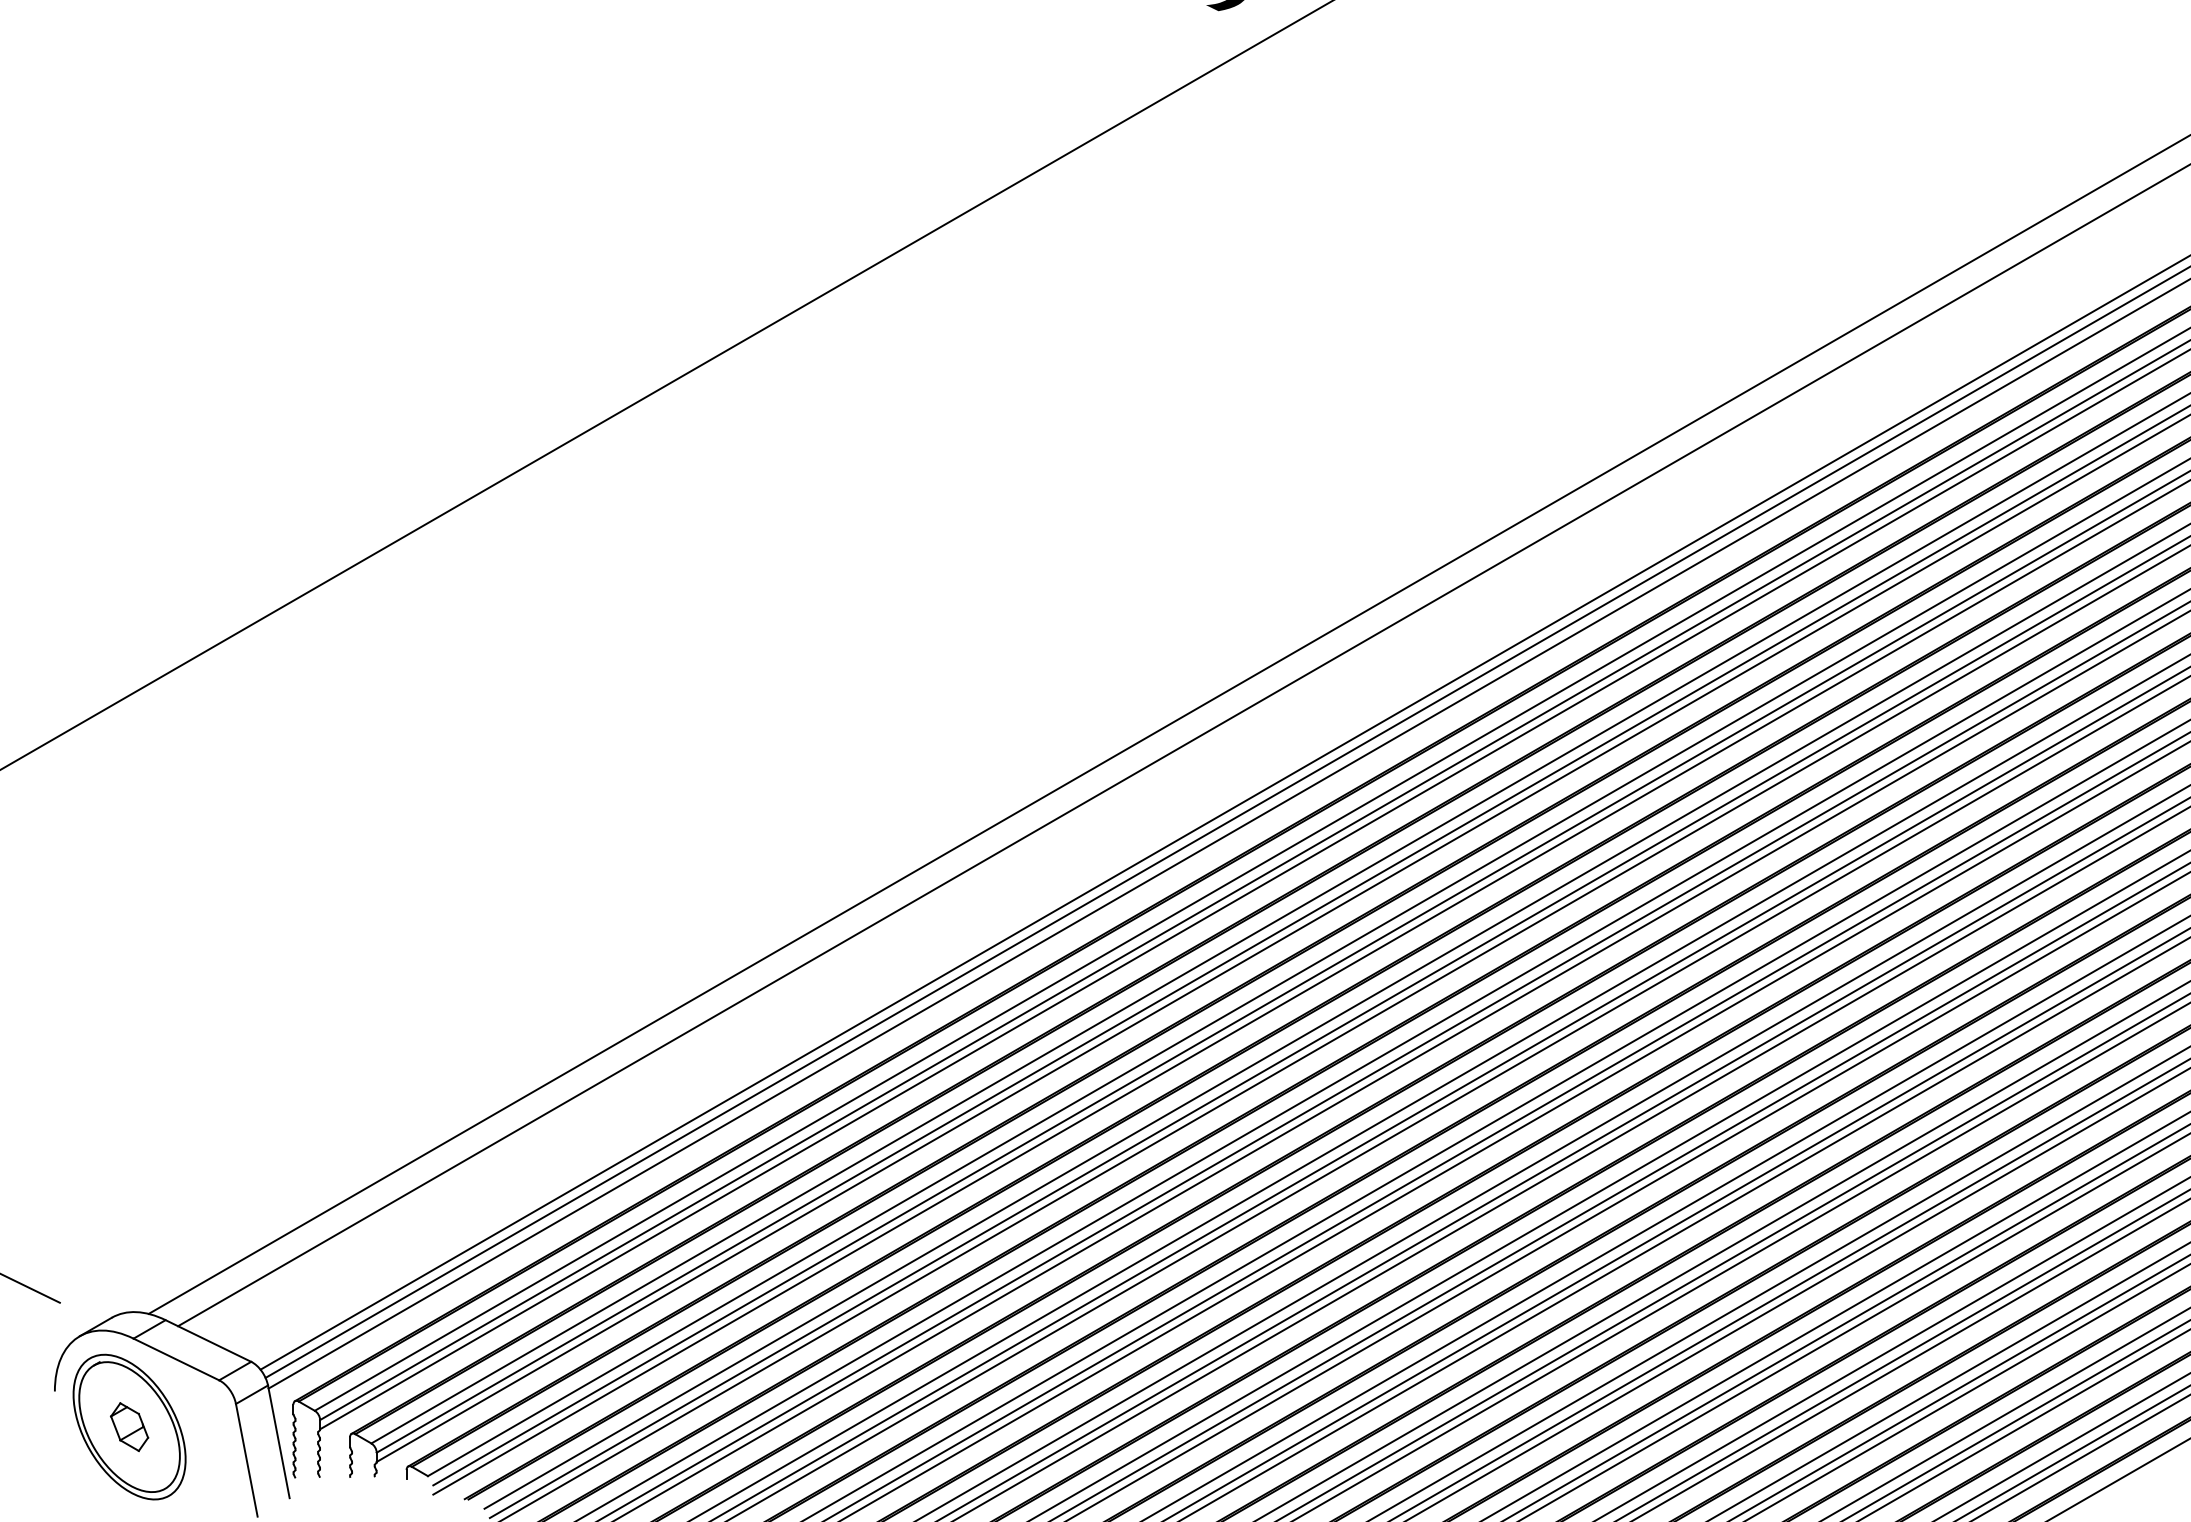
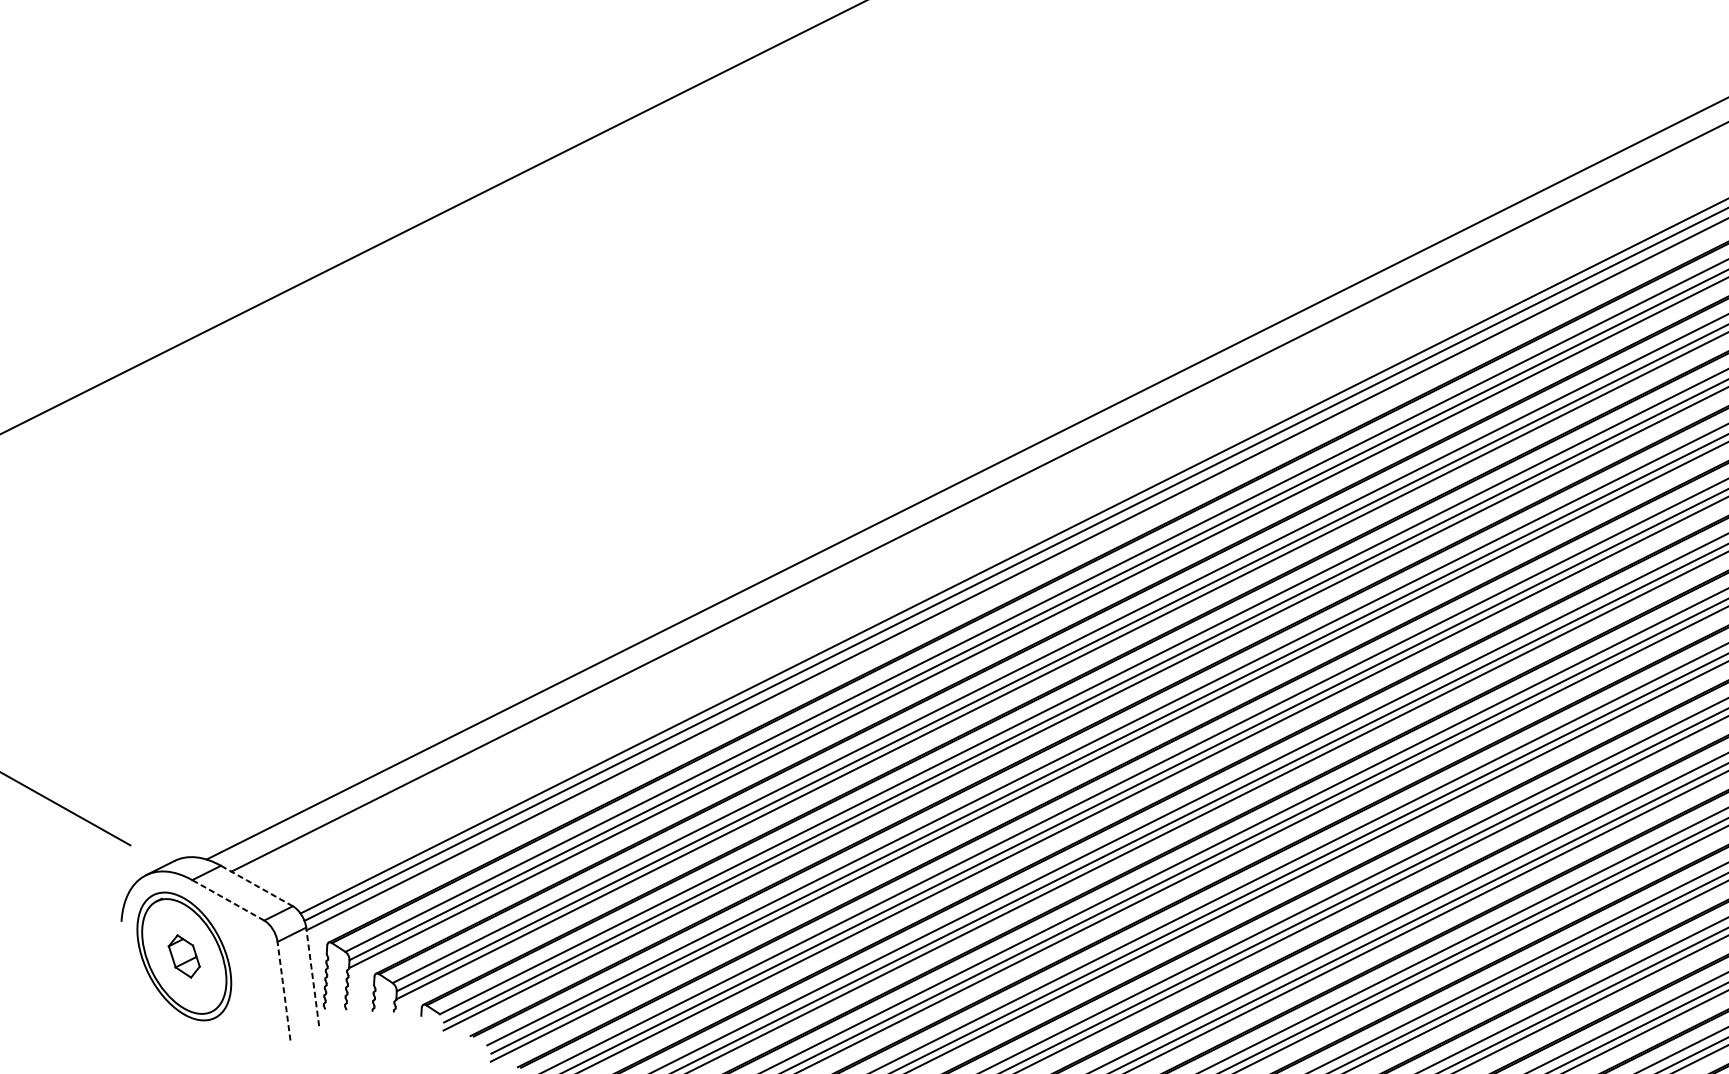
line: (208, 1340) -> (257, 885), solid -> dashed
line: (176, 1359) -> (228, 900), solid -> dashed
line: (278, 1441) -> (312, 976), solid -> dashed
line: (246, 1459) -> (283, 990), solid -> dashed

